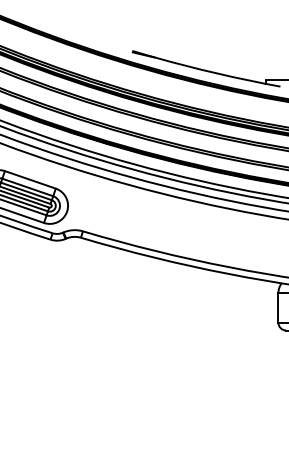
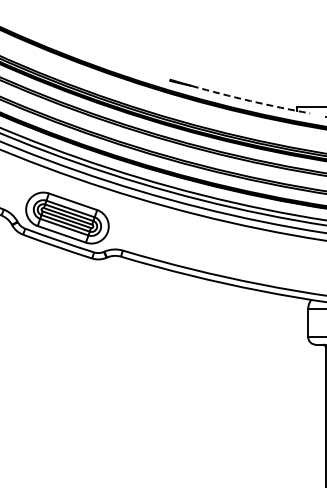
arc: (217, 74) -> (250, 101), solid -> dashed

